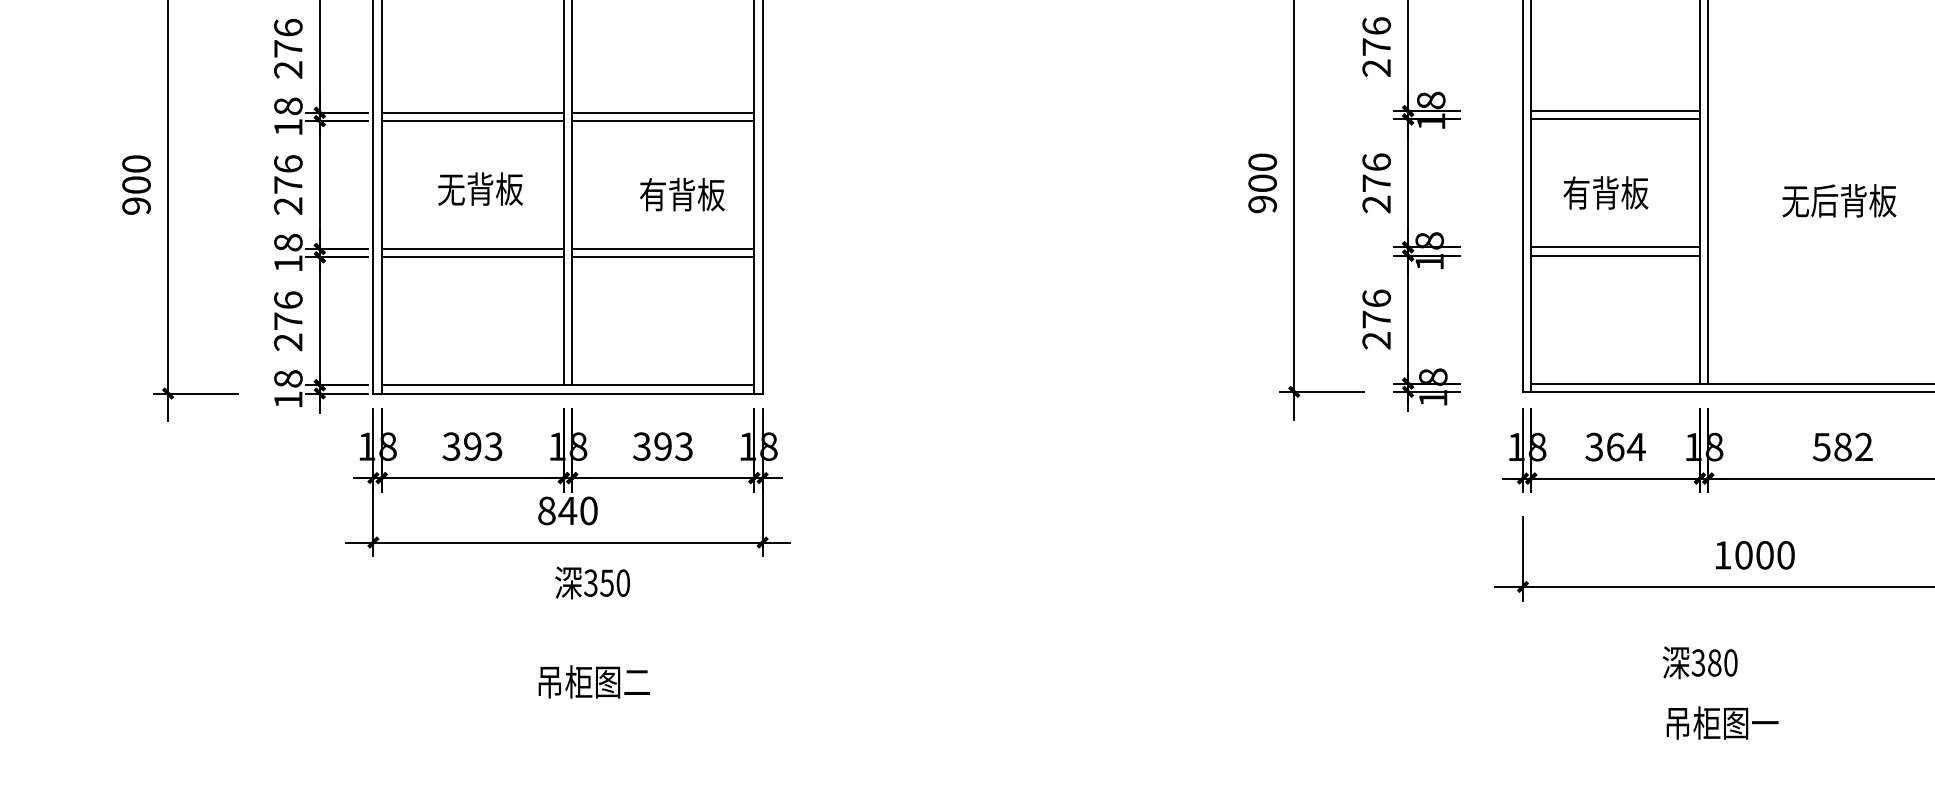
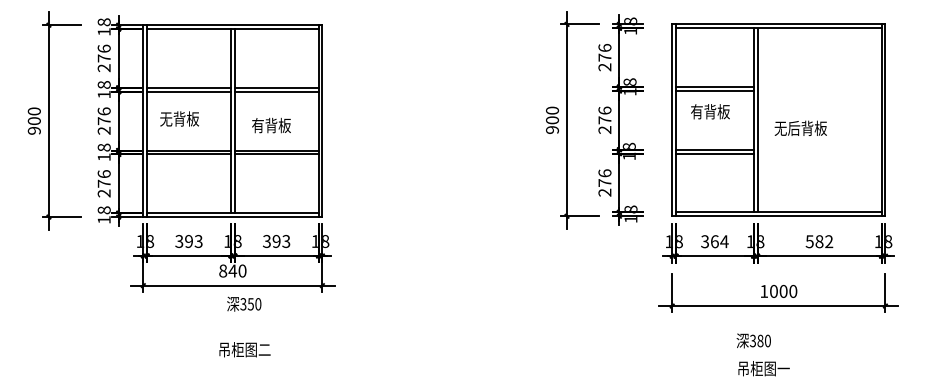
text: (480, 188) -> (179, 118), moved
text: (1606, 192) -> (710, 111), moved
text: (682, 194) -> (271, 125), moved
text: (1838, 198) -> (800, 127), moved

